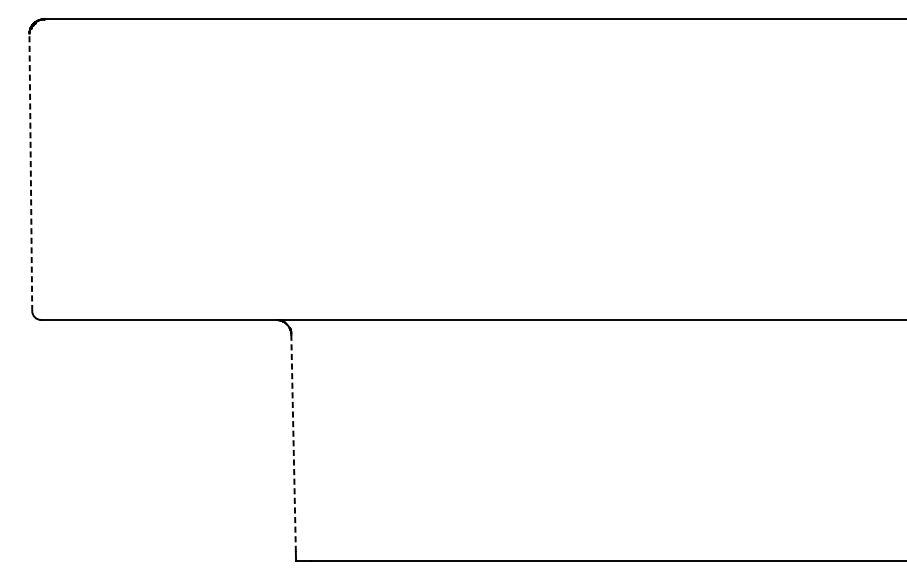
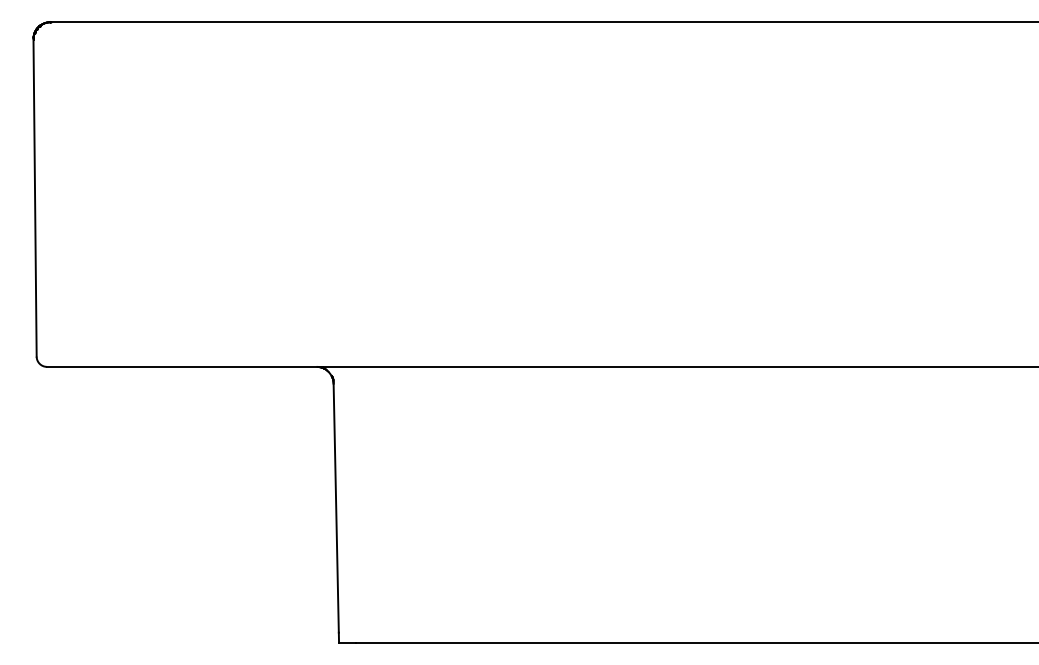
line: (31, 173) -> (35, 198), dashed -> solid
line: (293, 442) -> (336, 507), dashed -> solid

